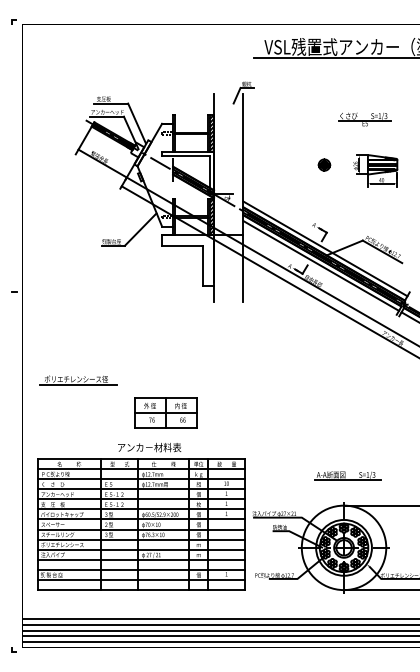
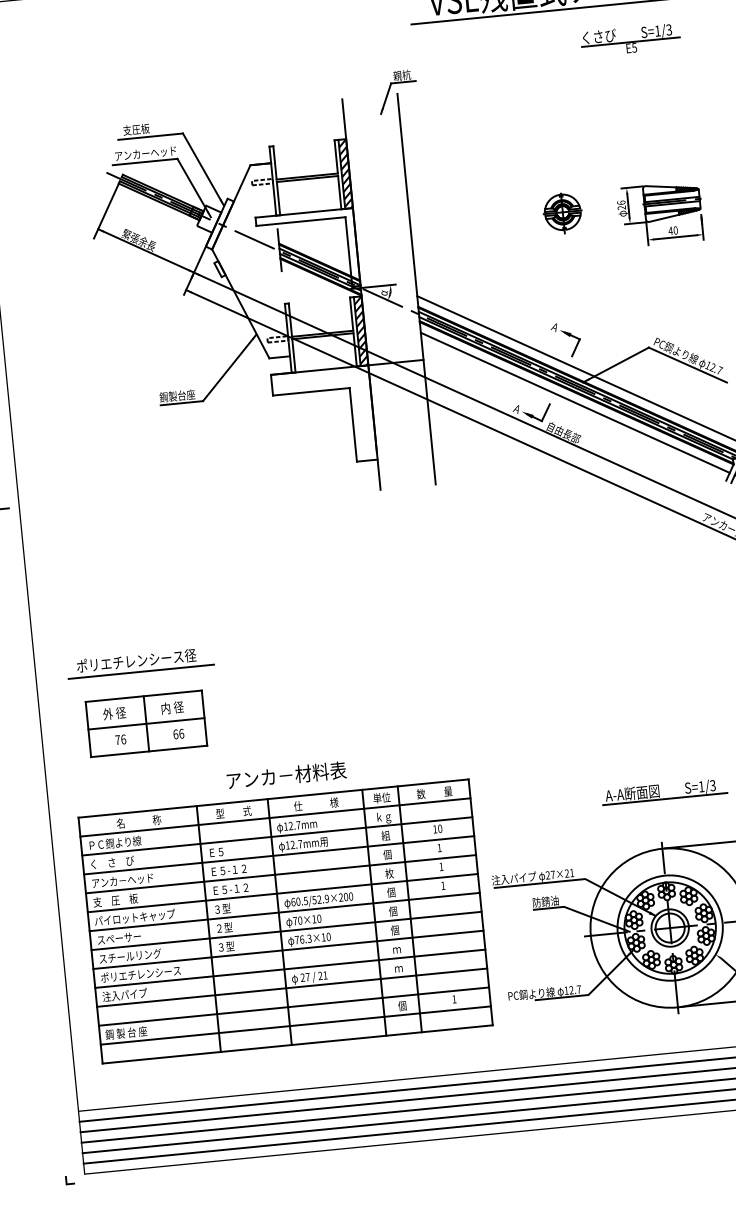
part: (364, 119) -> (629, 40), moved
part: (324, 165) -> (563, 213), size x1.67
part: (165, 412) -> (144, 722), moved

